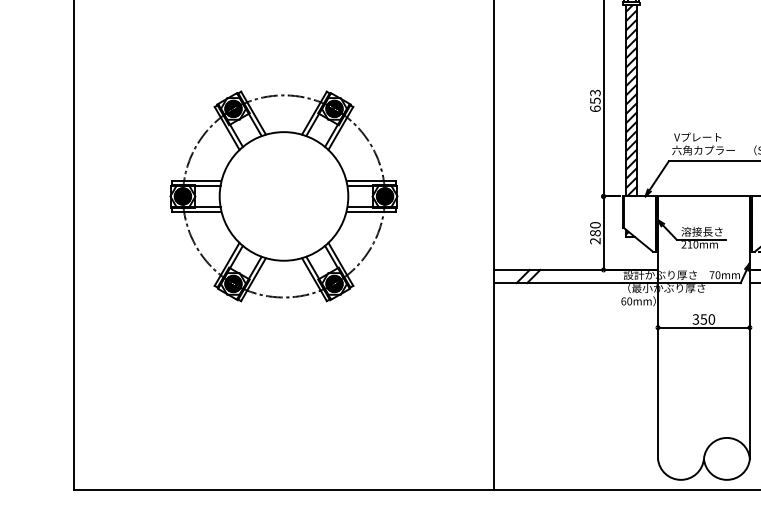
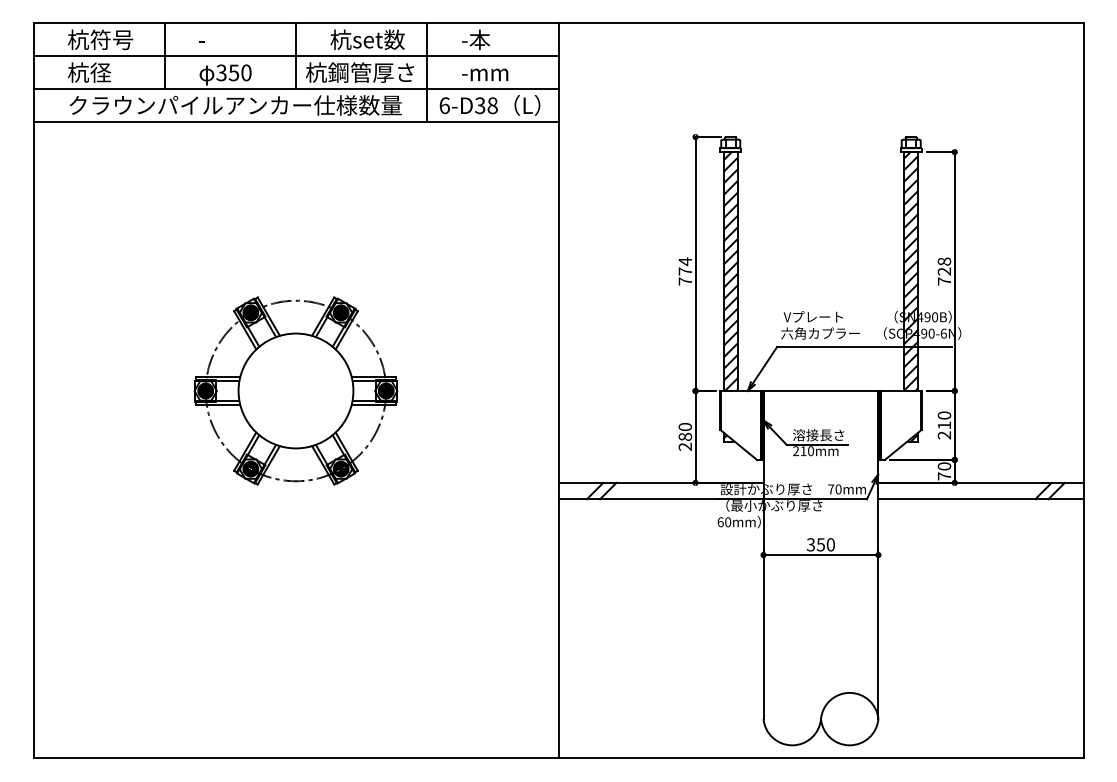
text: (595, 100) -> (685, 271), 653 -> 774
part: (283, 196) -> (295, 390), size x0.71

